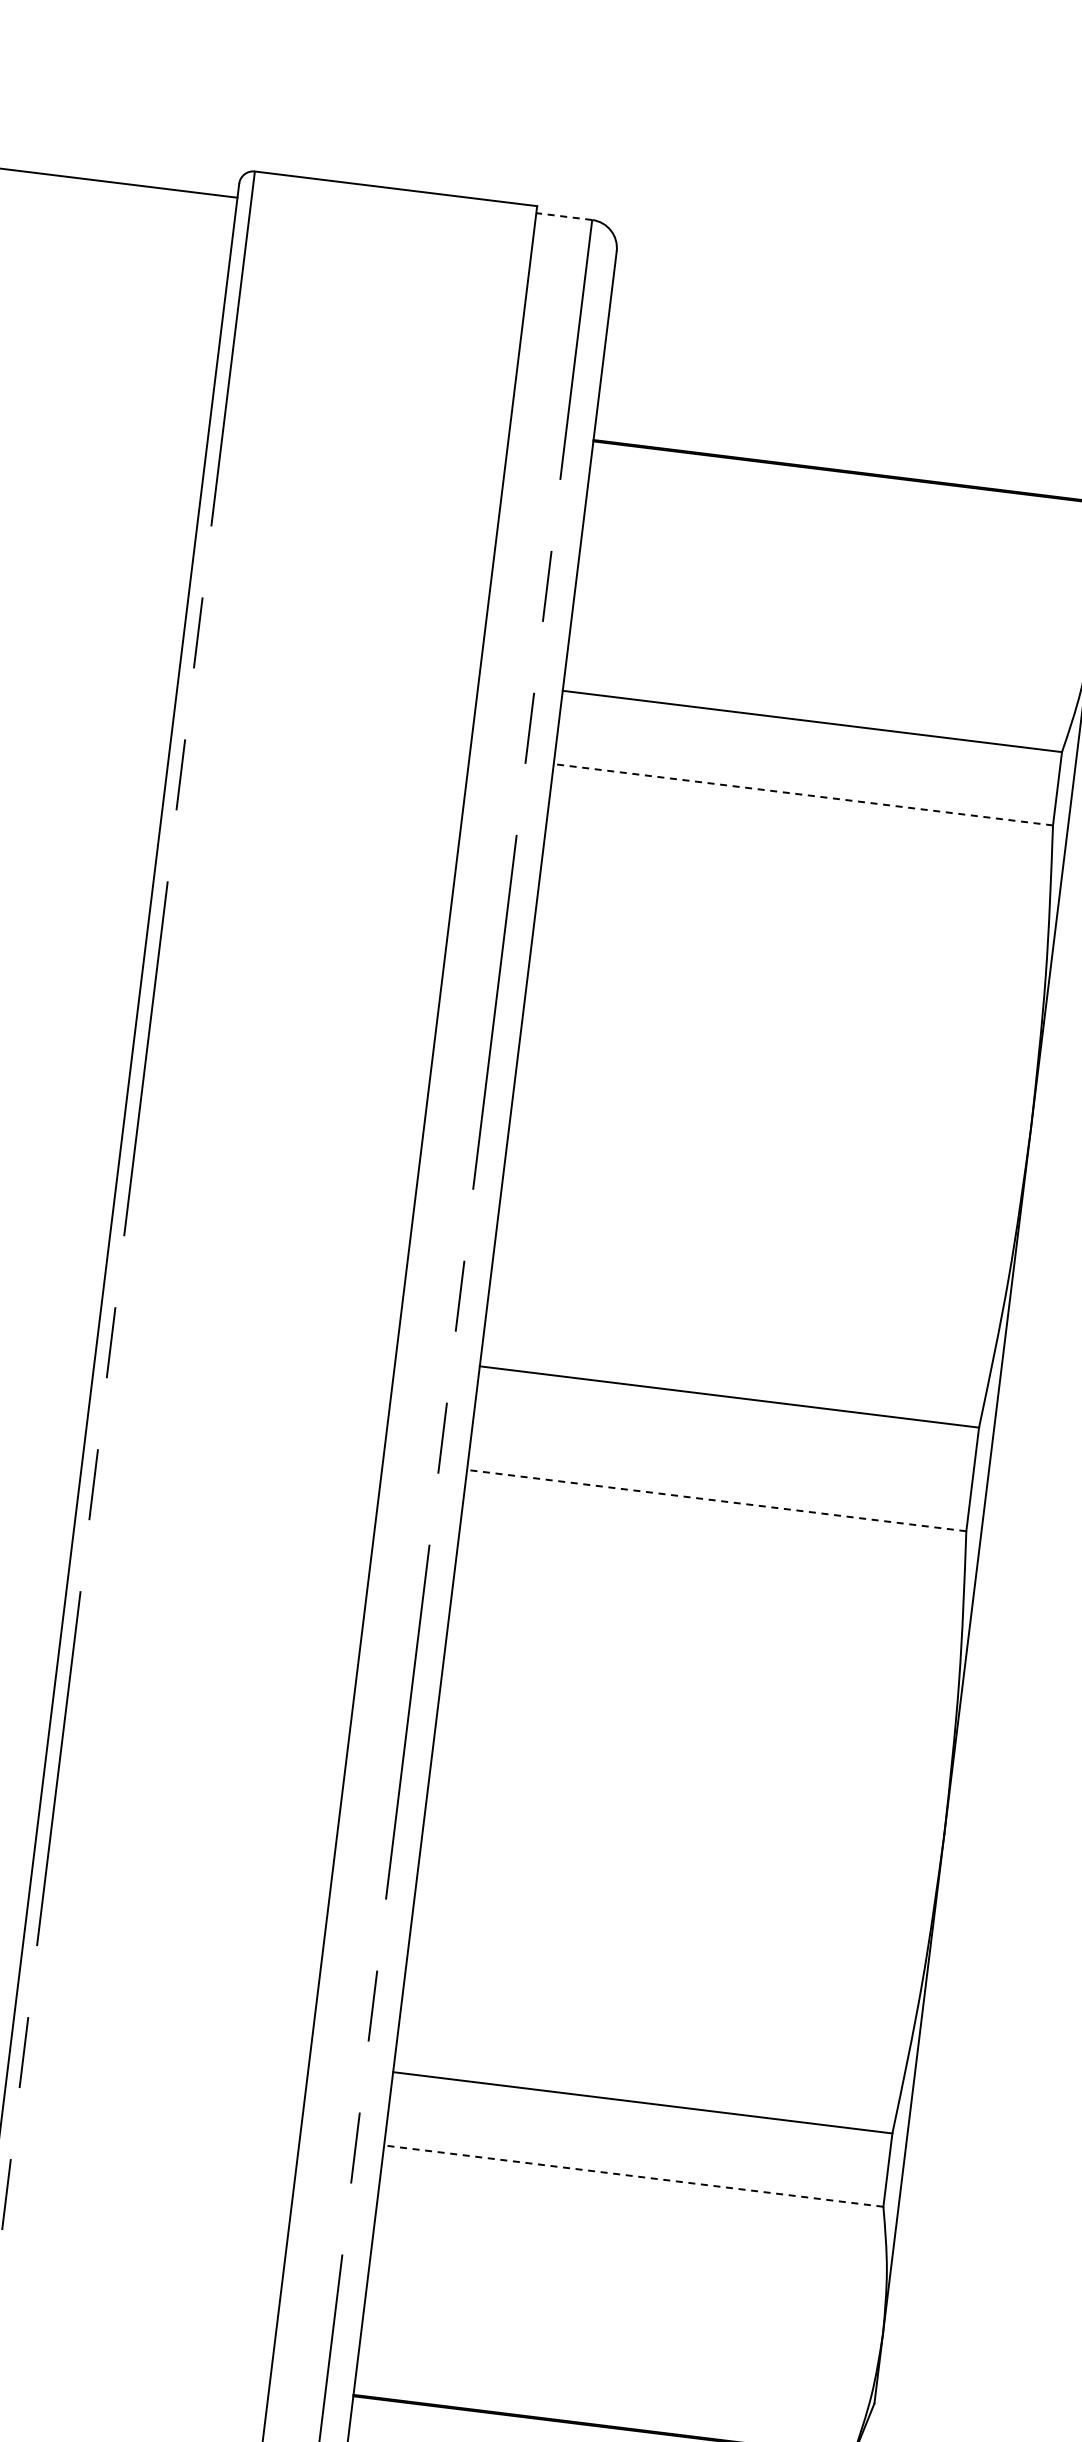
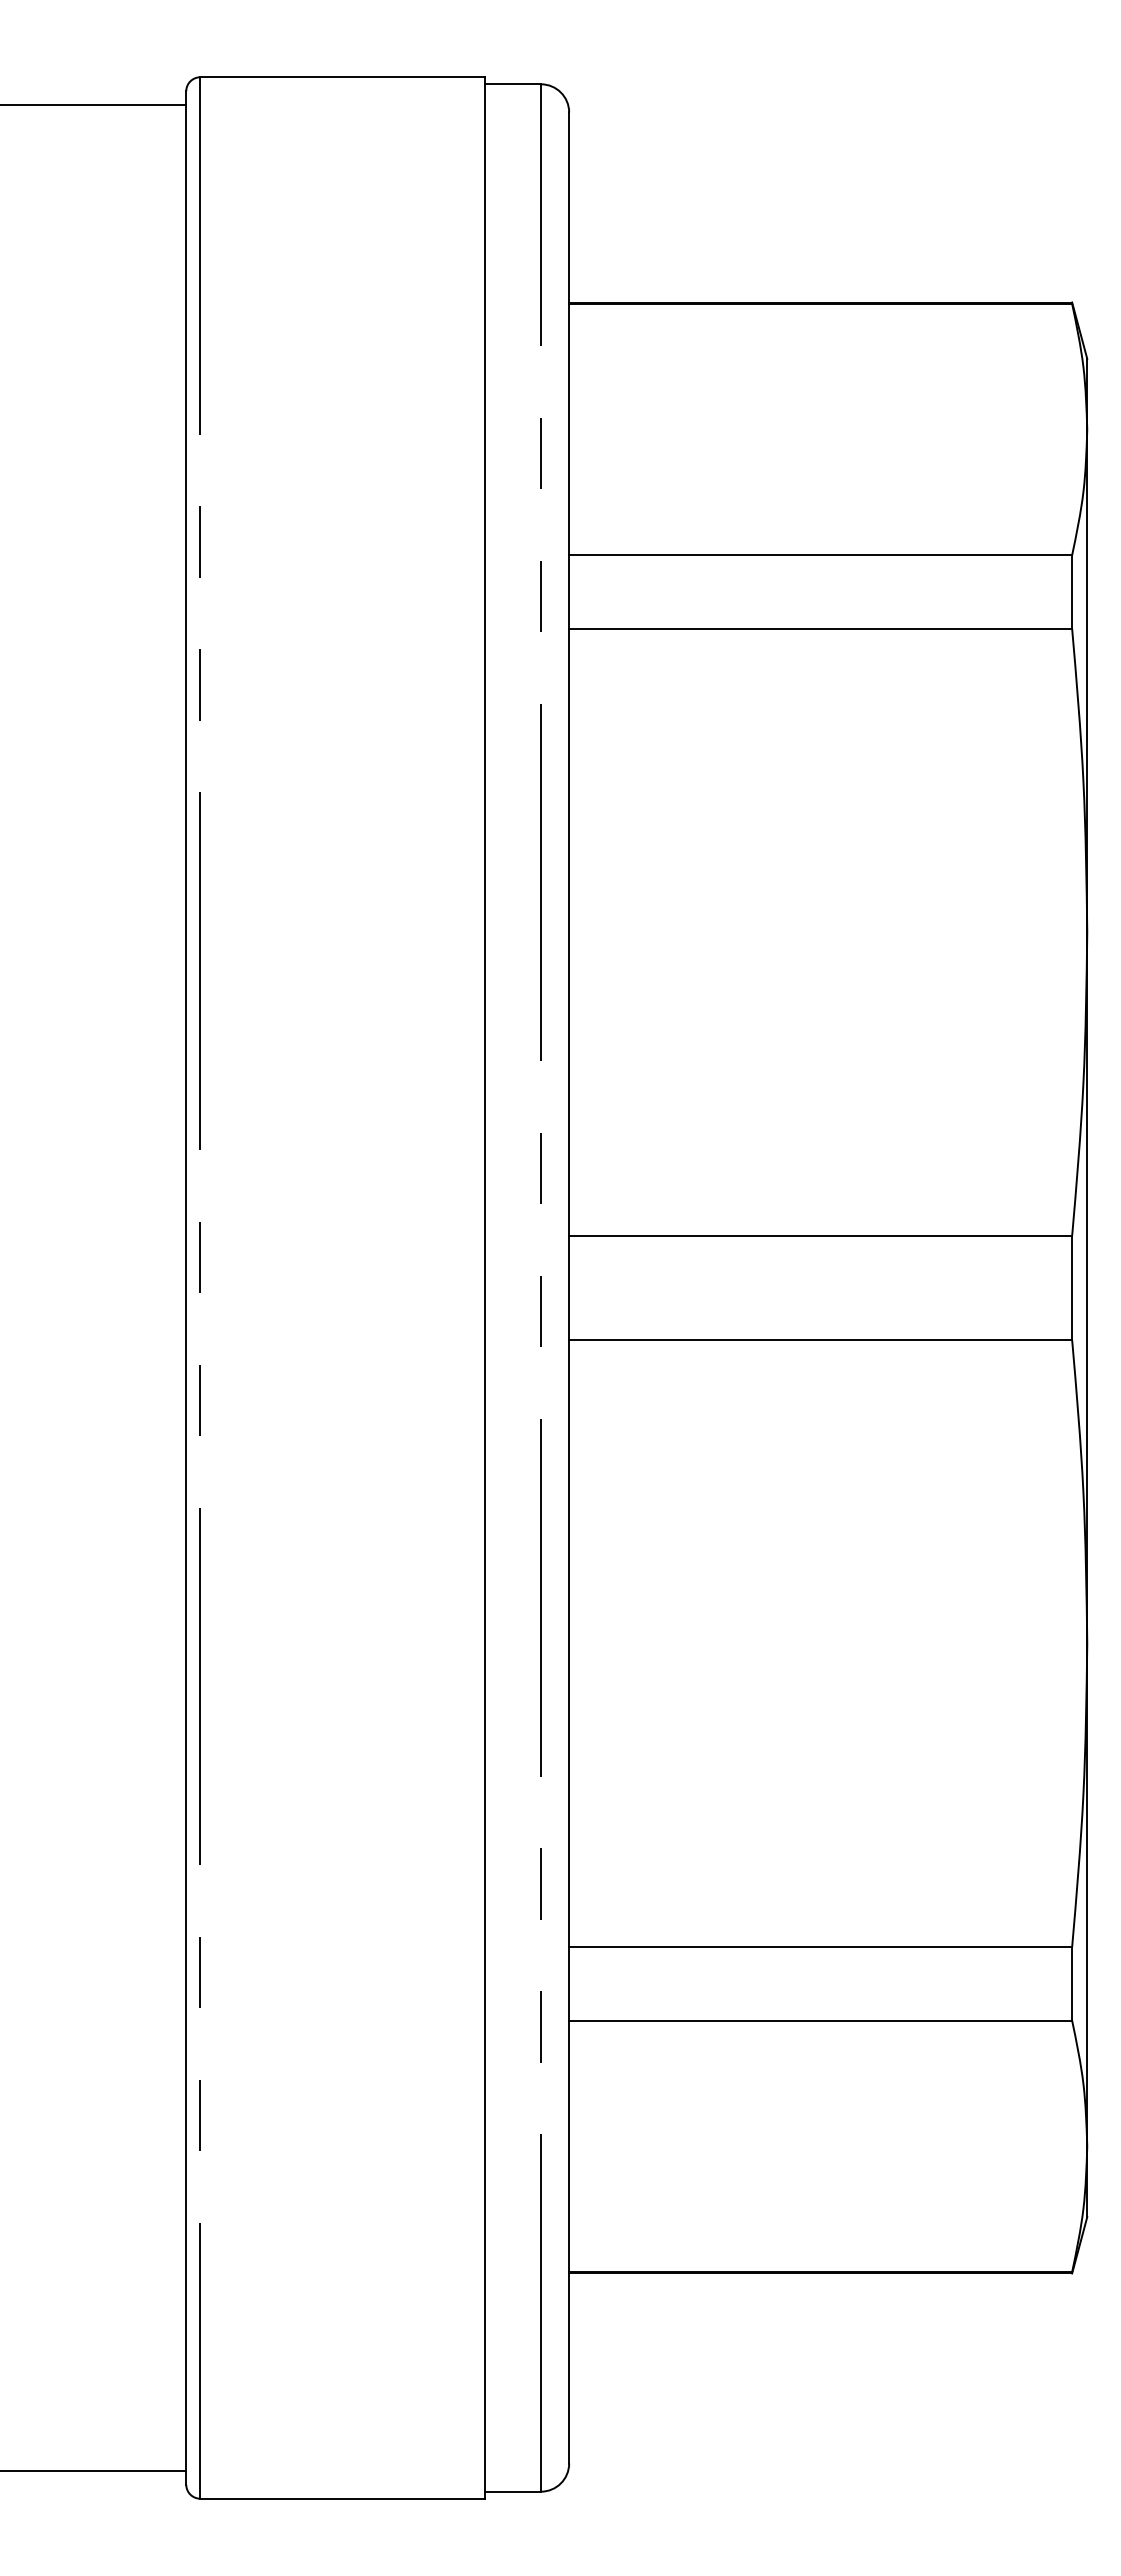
line: (563, 216) -> (512, 84), dashed -> solid
line: (803, 795) -> (820, 629), dashed -> solid
line: (716, 1500) -> (820, 1340), dashed -> solid
line: (633, 2175) -> (820, 2020), dashed -> solid

